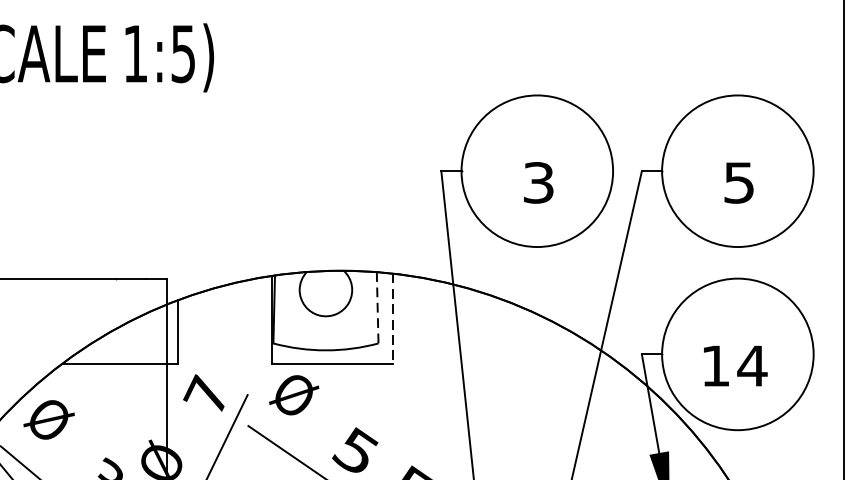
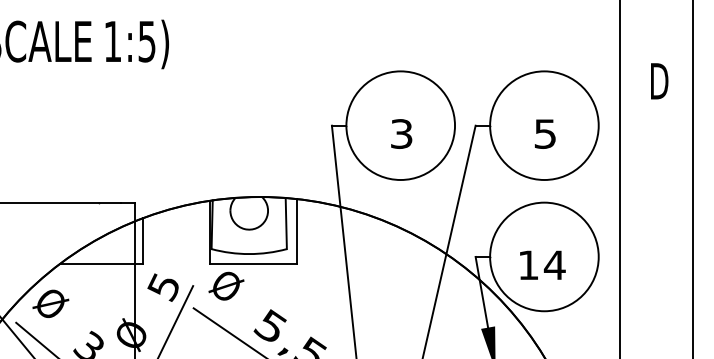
line: (377, 307) -> (286, 223), dashed -> solid
line: (393, 318) -> (297, 231), dashed -> solid
text: (204, 395) -> (162, 286), 7 -> 5

